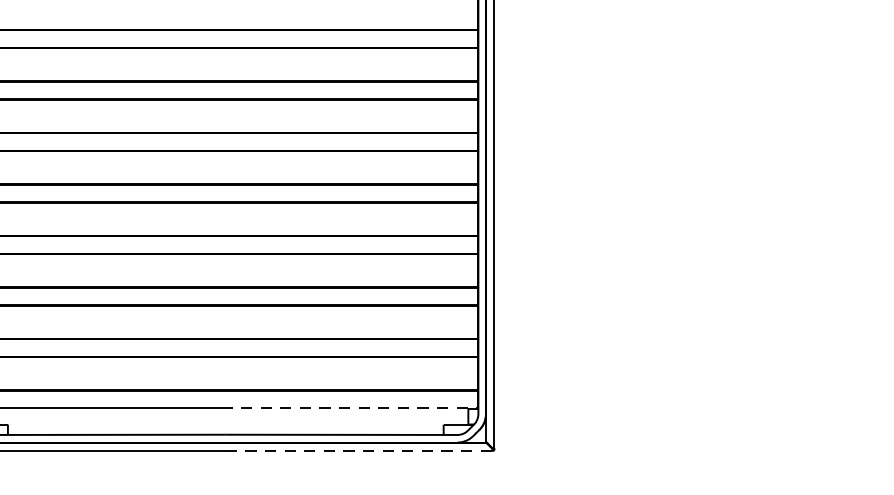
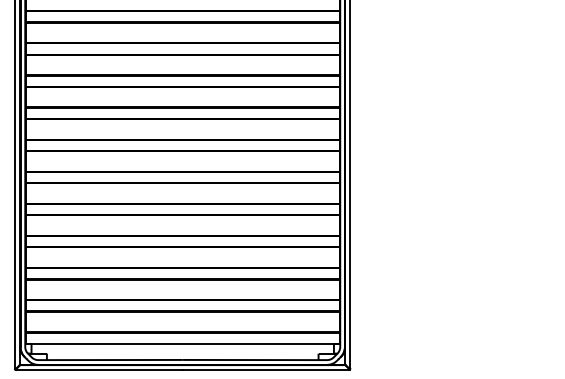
line: (358, 408) -> (265, 343), dashed -> solid
line: (360, 450) -> (266, 369), dashed -> solid

